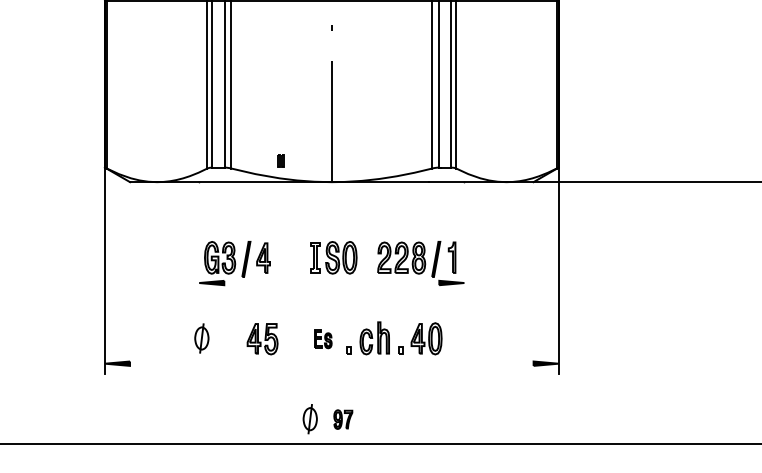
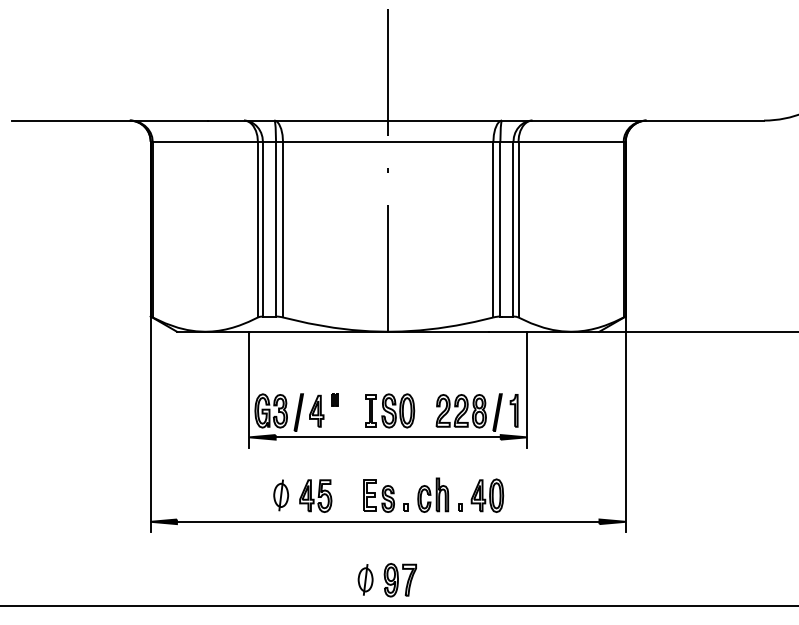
part: (280, 159) -> (334, 399), moved
line: (199, 237) -> (249, 389), added
line: (464, 237) -> (527, 389), added
line: (331, 283) -> (387, 437), added
part: (202, 338) -> (281, 495), moved
part: (322, 338) -> (378, 495), size x1.67
line: (331, 363) -> (387, 521), added
part: (342, 419) -> (399, 580), size x1.67

